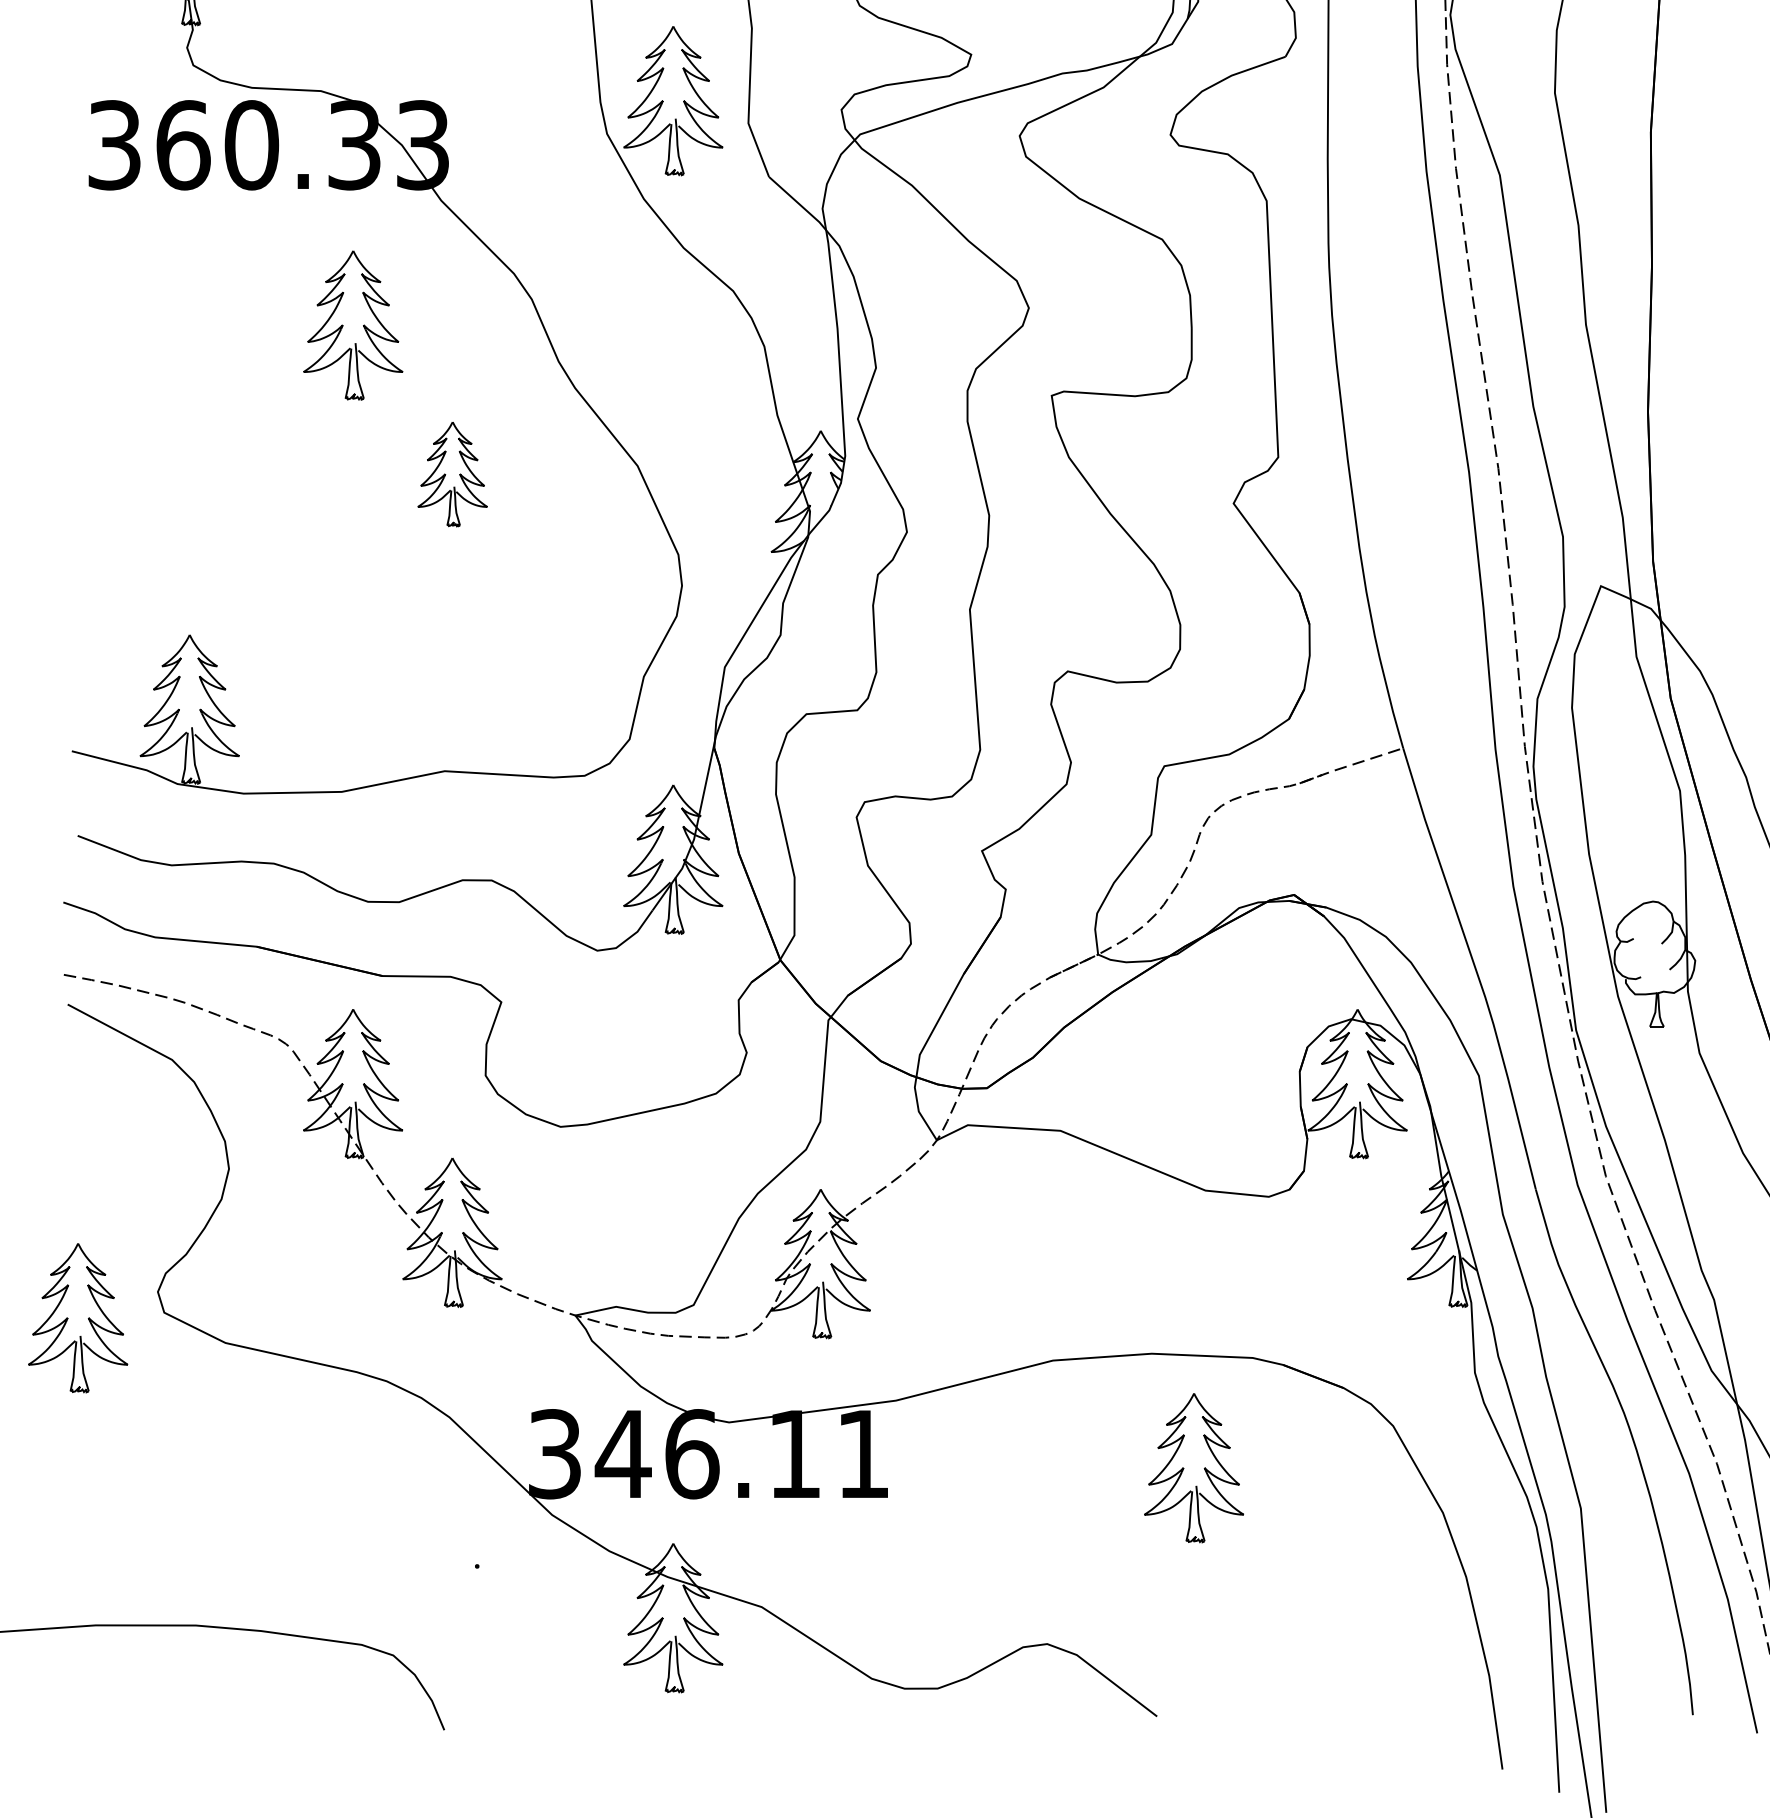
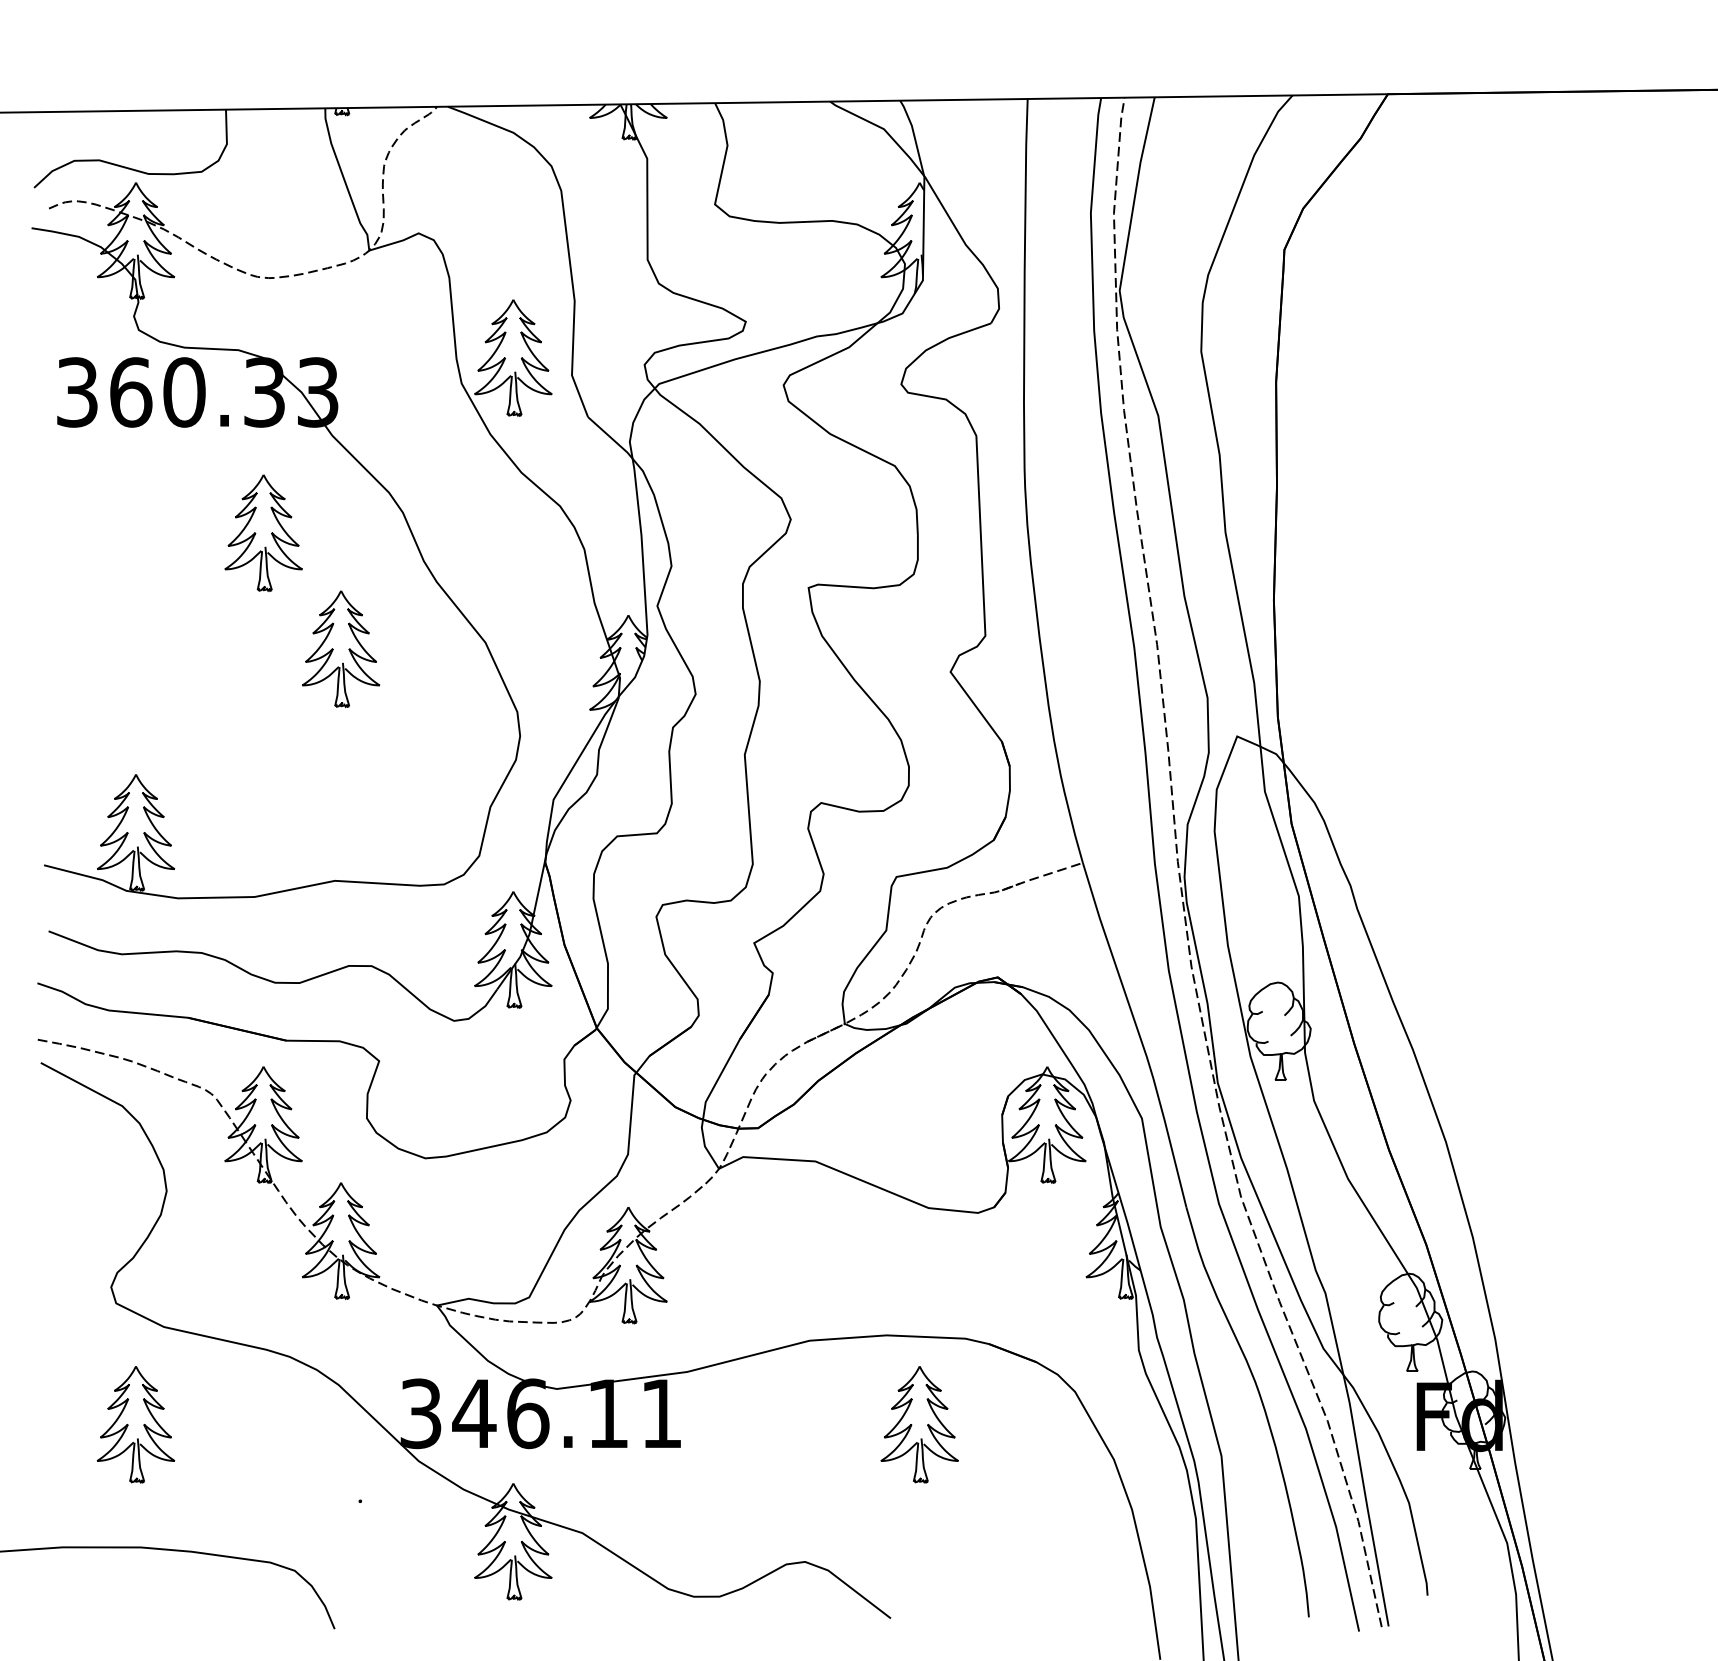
part: (453, 474) -> (341, 649), size x1.43
part: (77, 1317) -> (135, 1424), moved

